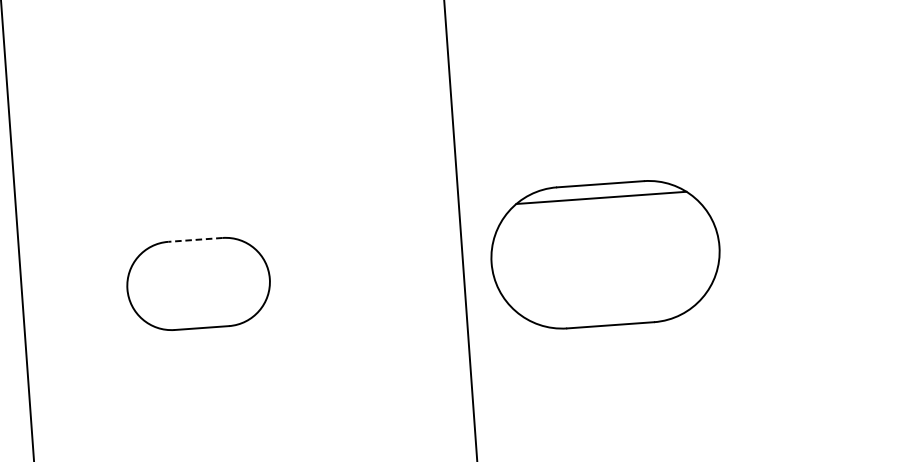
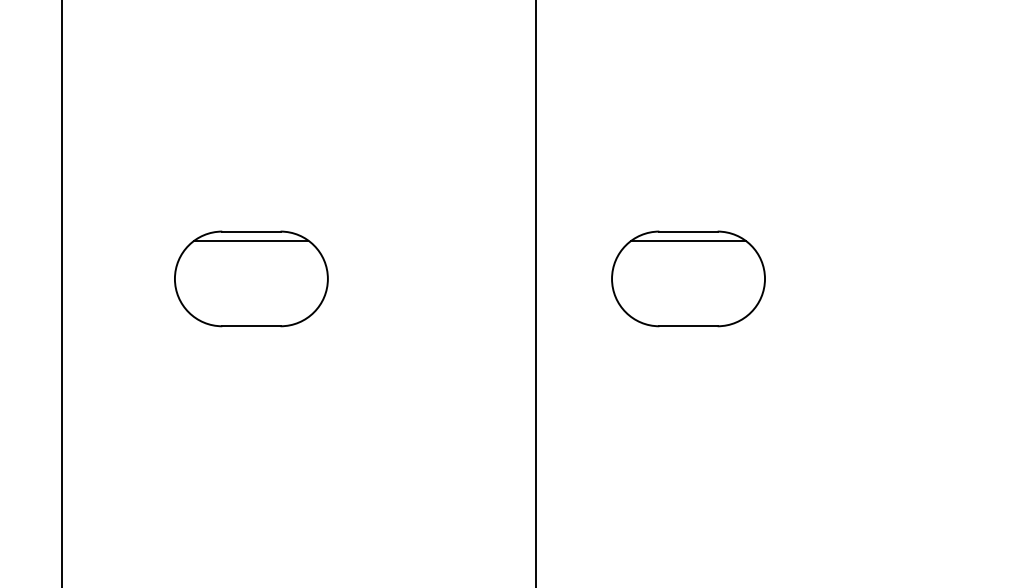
line: (194, 239) -> (250, 231), dashed -> solid
line: (196, 248) -> (251, 240), added
part: (605, 254) -> (688, 278), size x0.62

